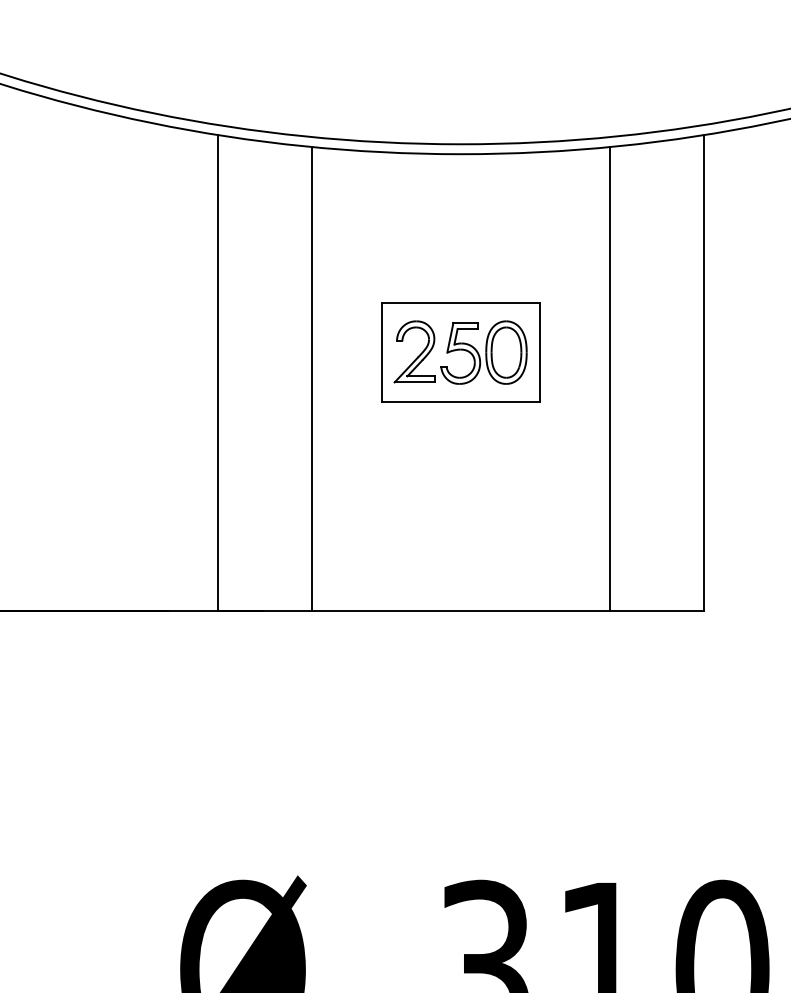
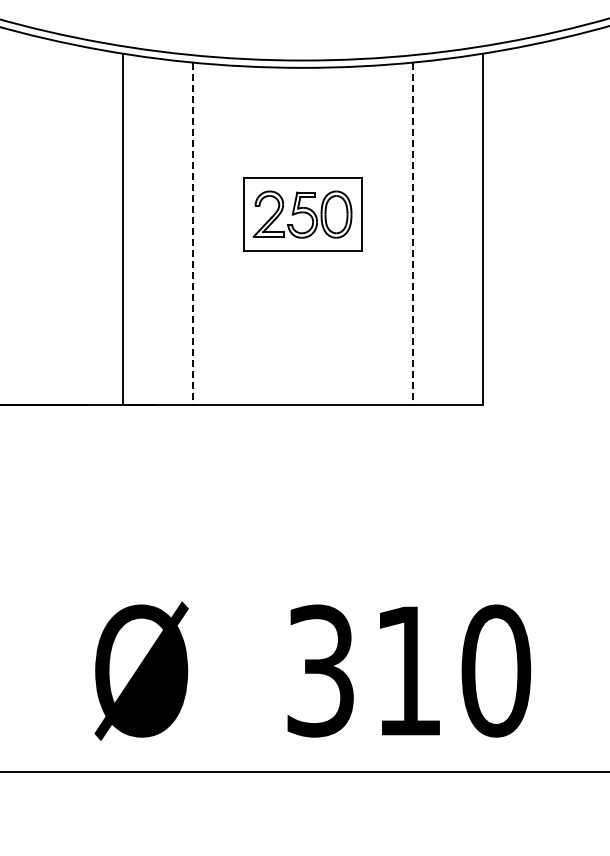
line: (311, 379) -> (192, 234), solid -> dashed
line: (610, 379) -> (413, 234), solid -> dashed

